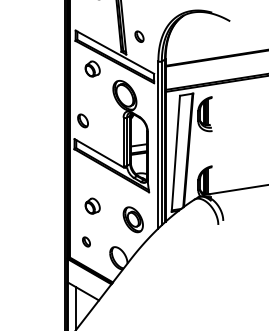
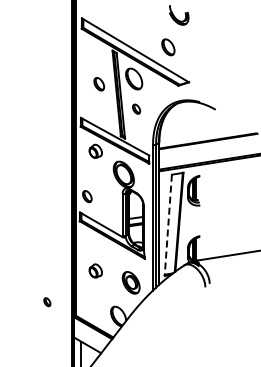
part: (139, 35) -> (136, 108), moved
line: (176, 154) -> (168, 225), solid -> dashed
part: (86, 242) -> (47, 302), moved

